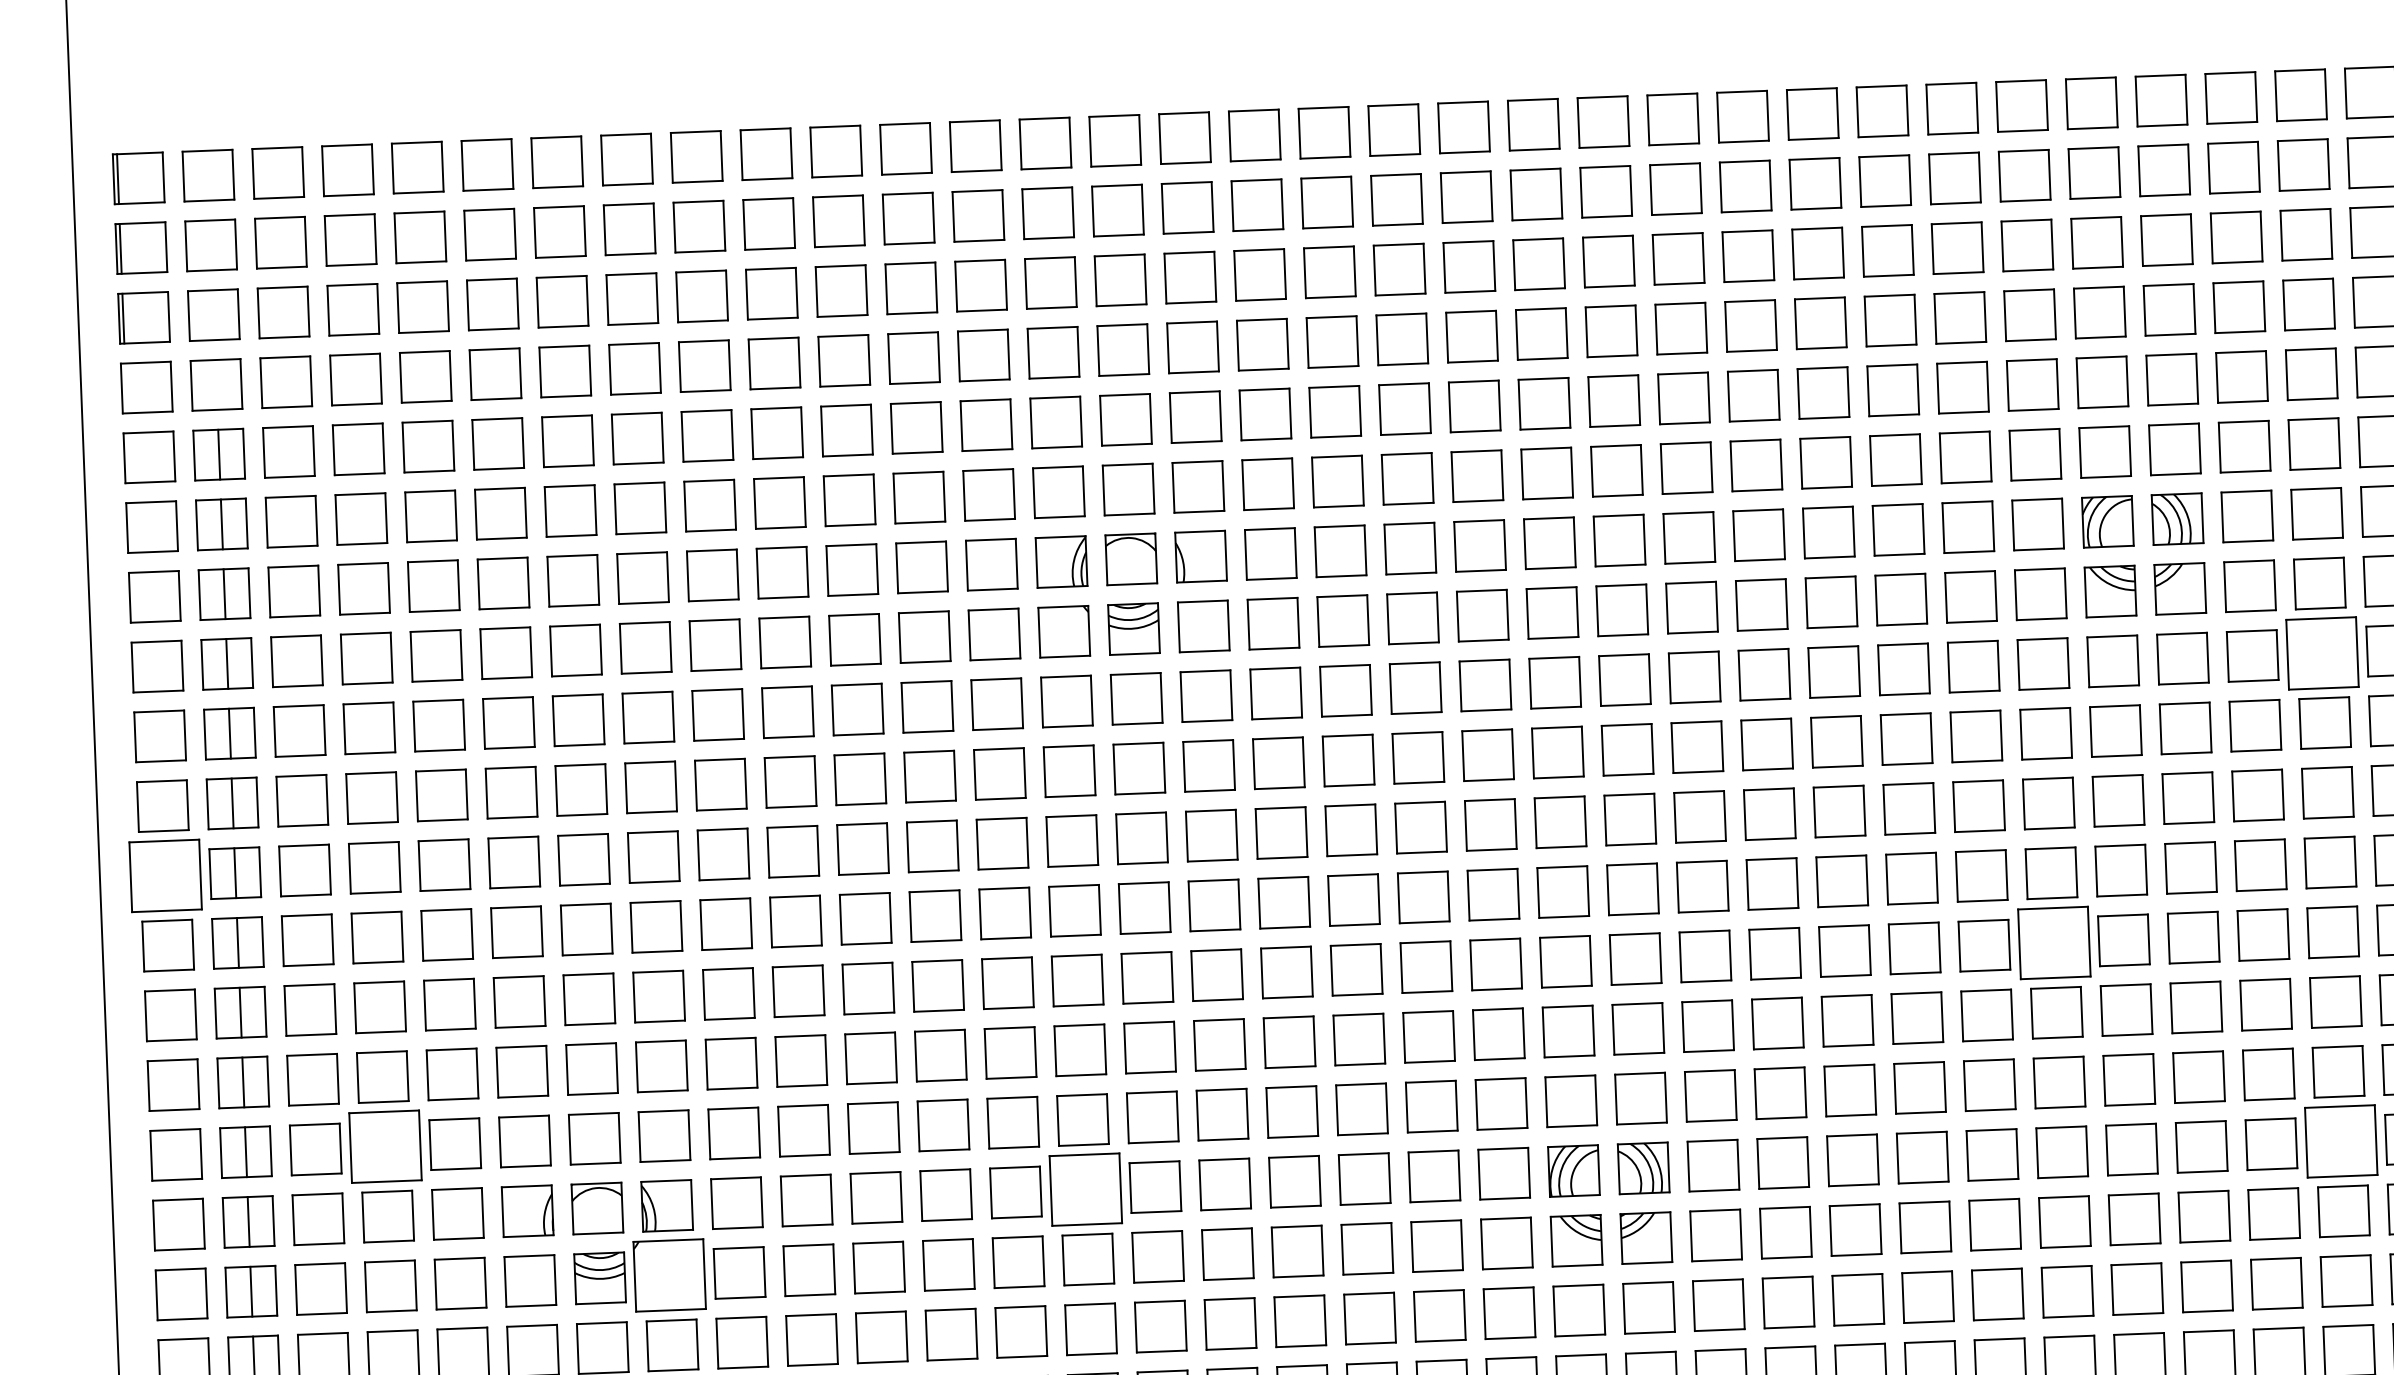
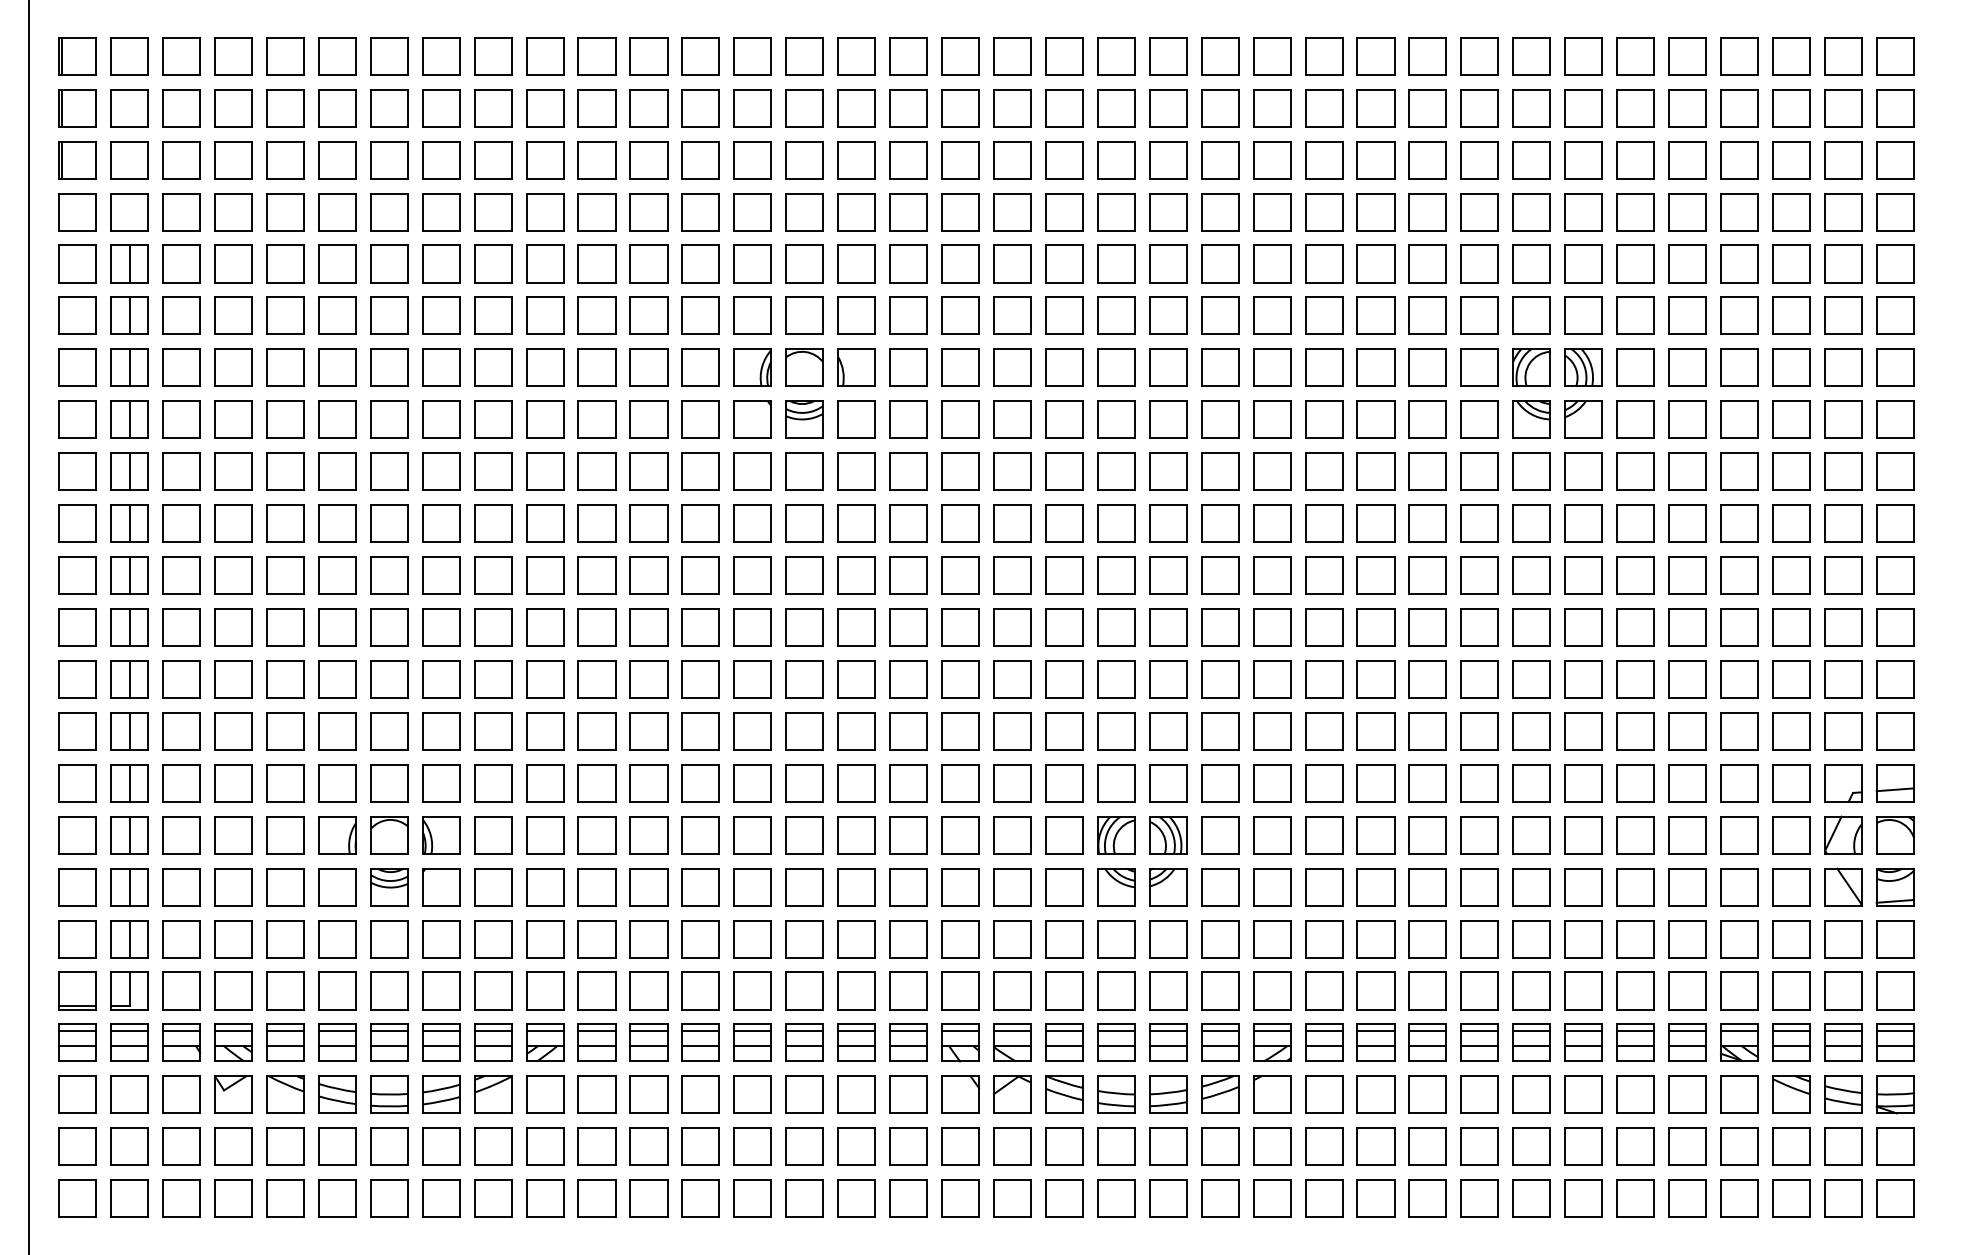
part: (2322, 653) -> (1687, 471), size x0.71
part: (165, 875) -> (77, 575), size x0.71
part: (2053, 943) -> (1479, 679), size x0.71
part: (2341, 1141) -> (1687, 835), size x0.71
part: (385, 1147) -> (233, 783), size x0.71
part: (1085, 1190) -> (752, 835), size x0.71
part: (670, 1276) -> (441, 887), size x0.71

